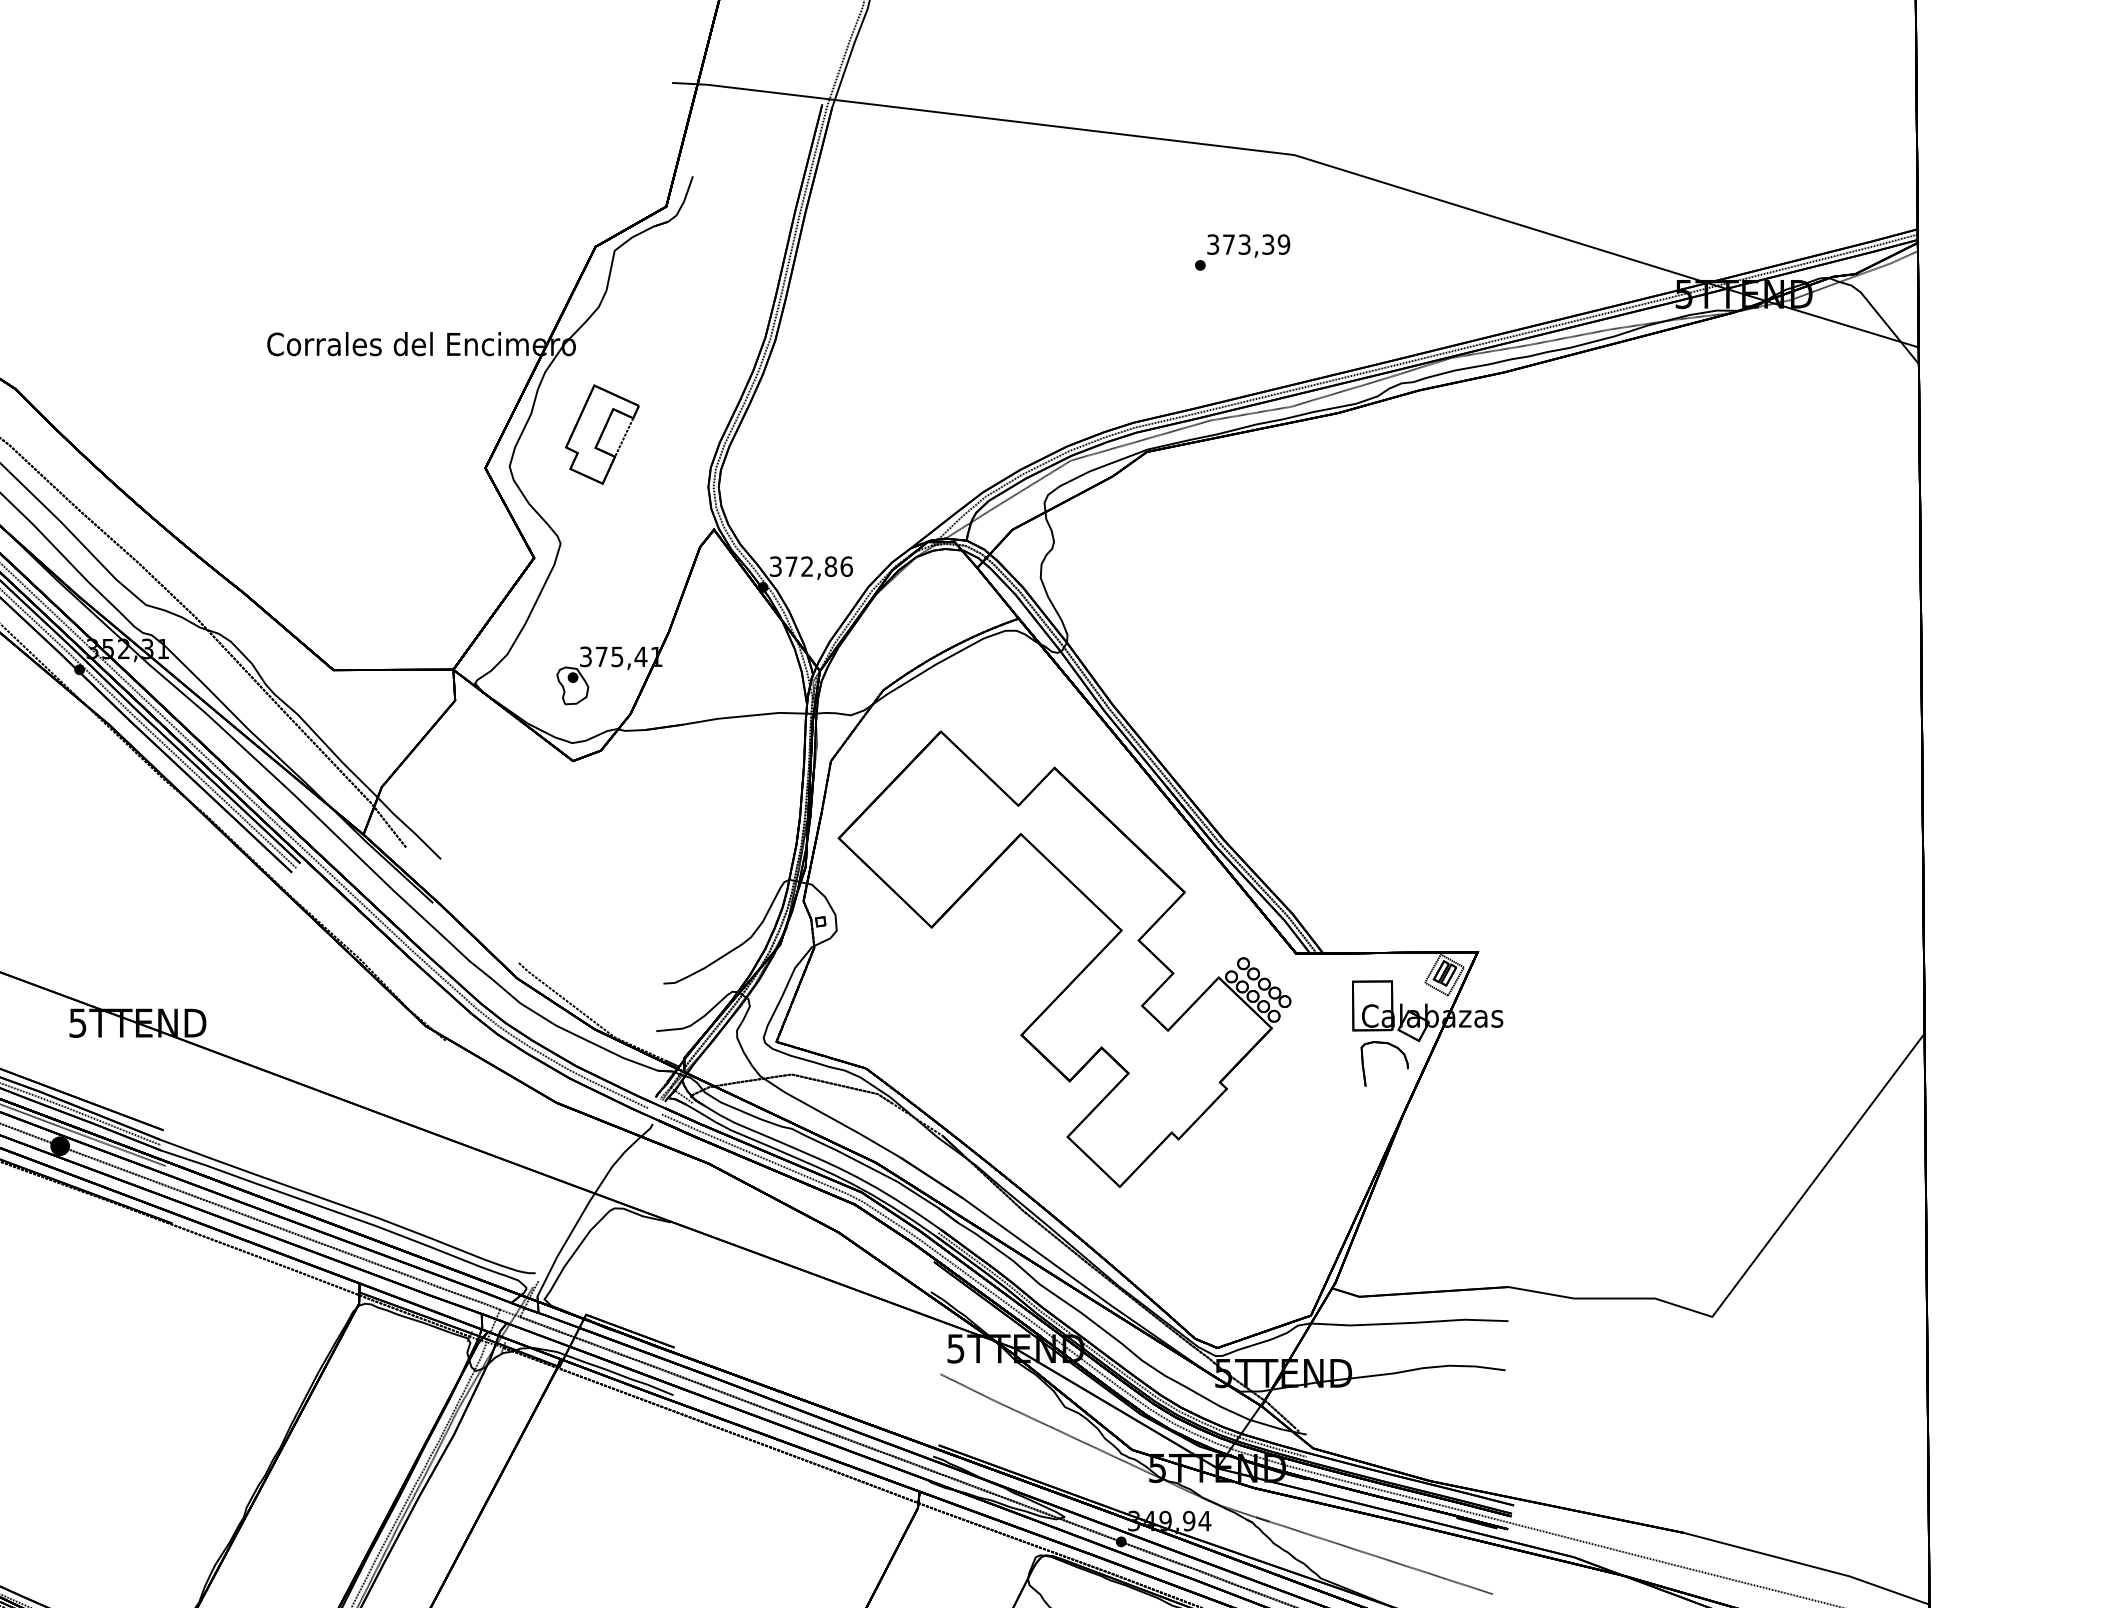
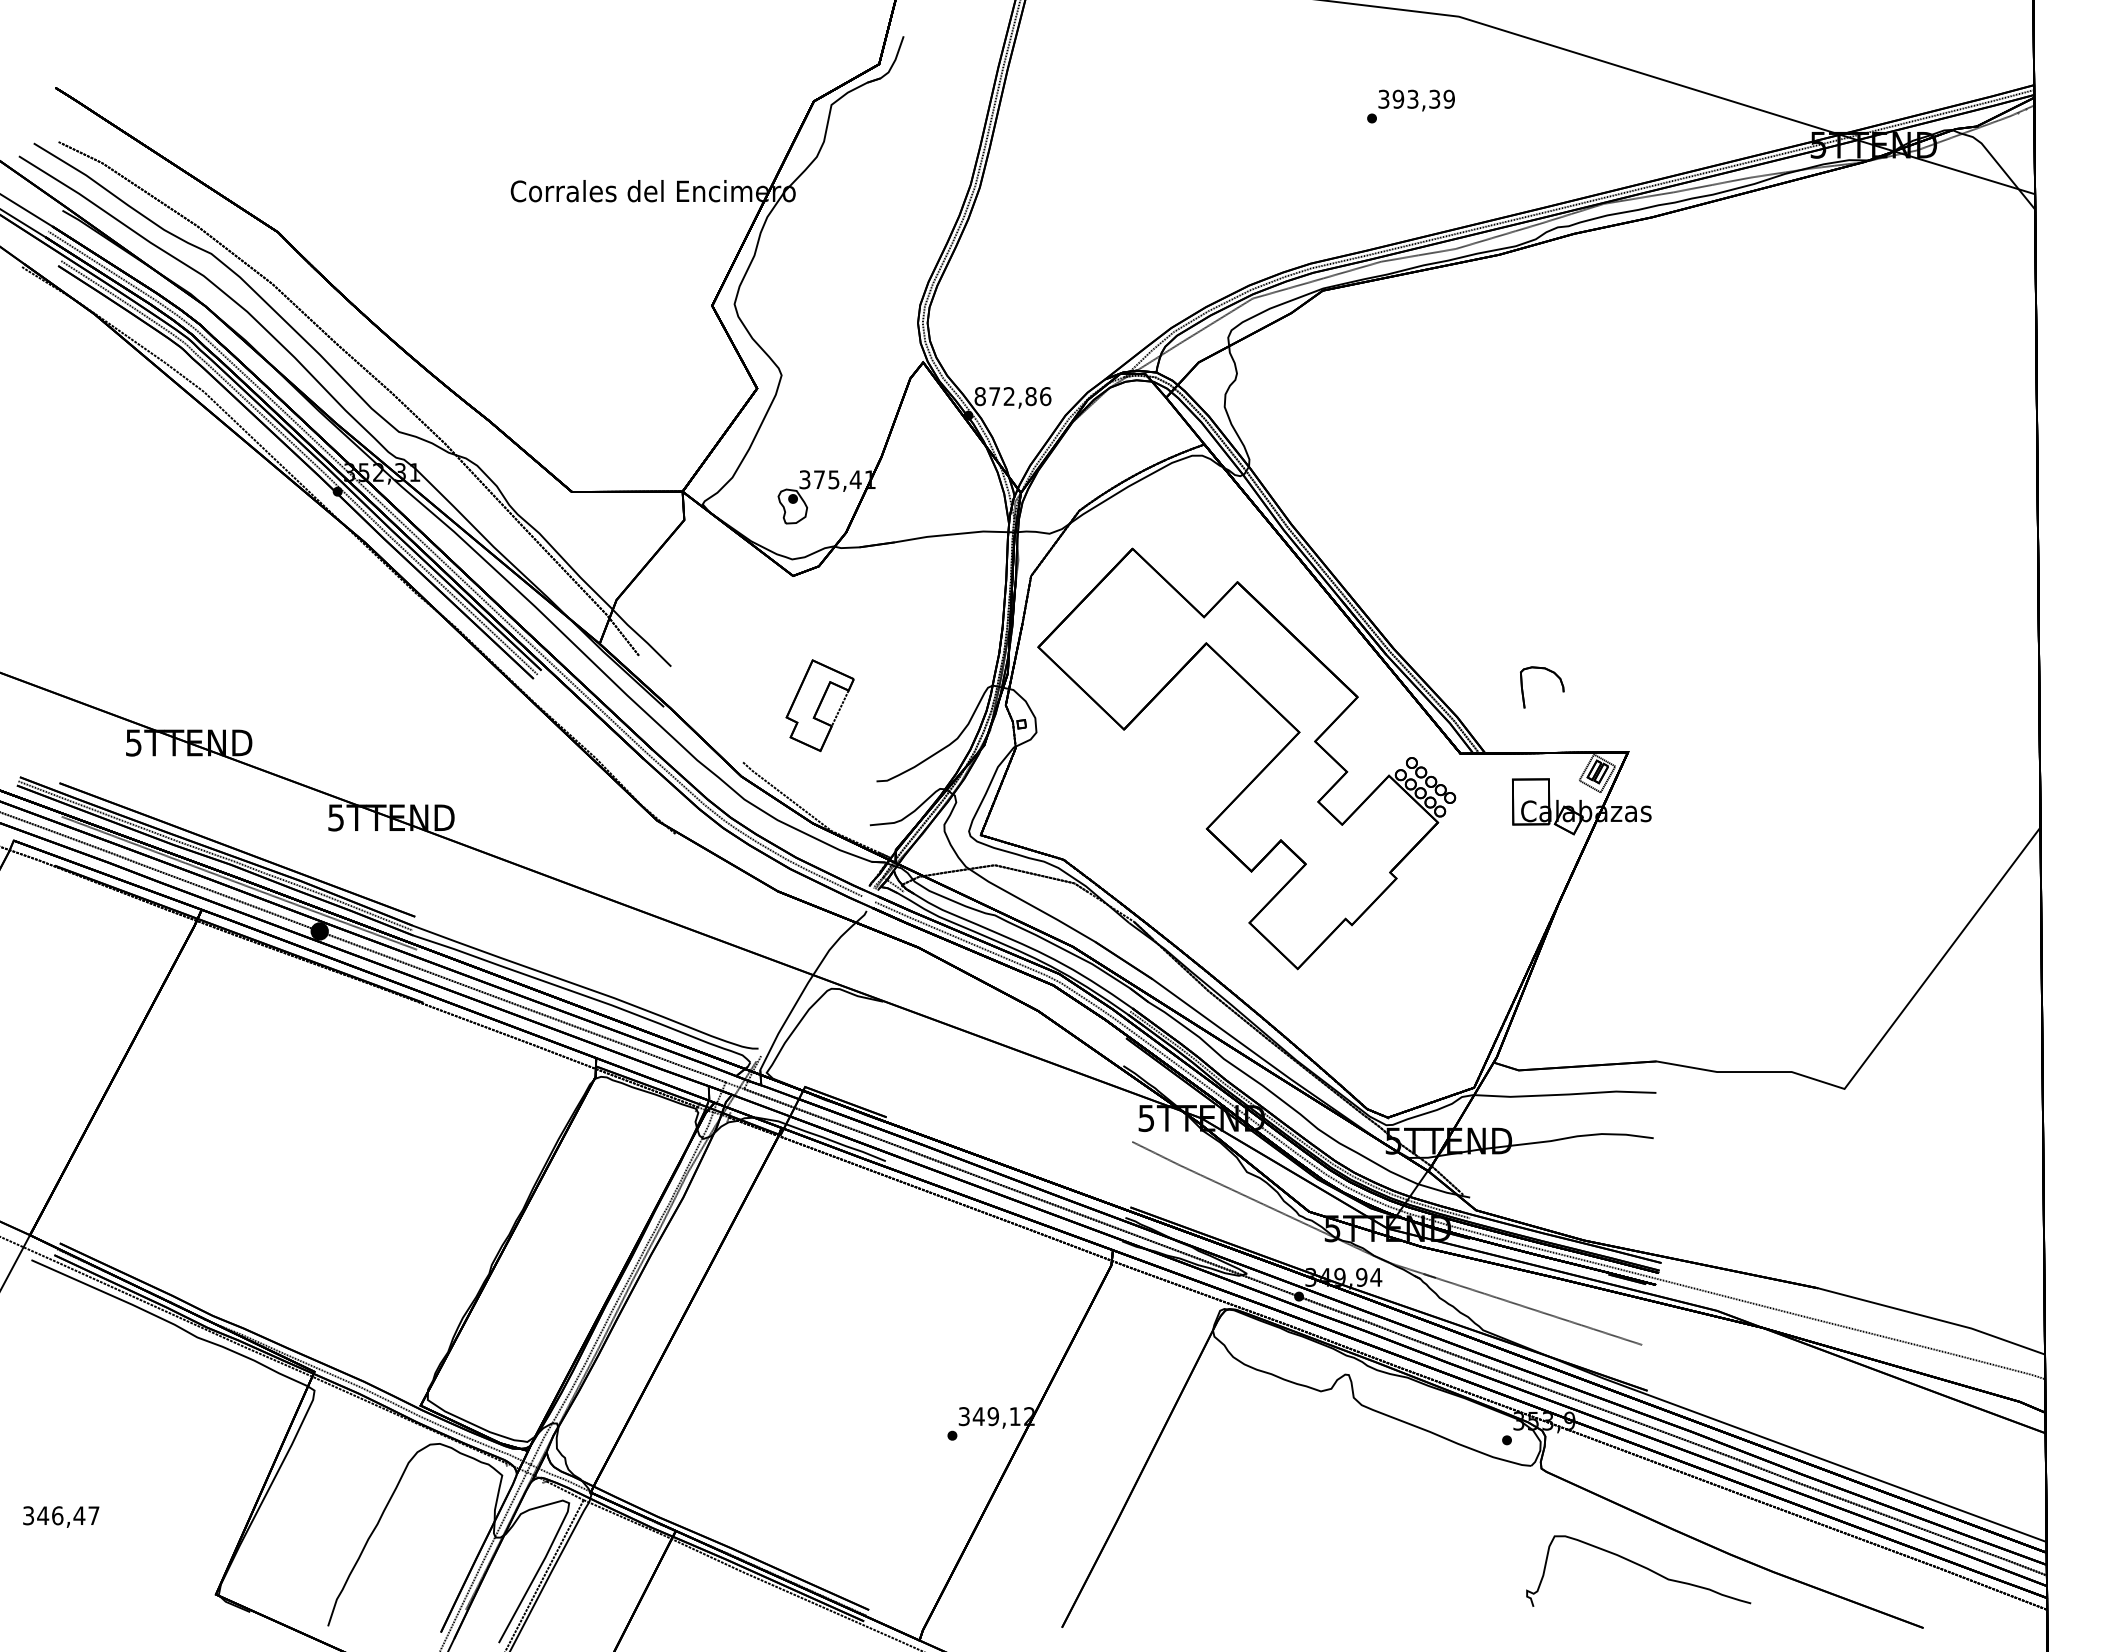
text: (1229, 243) -> (1398, 98), 373,39 -> 393,39
part: (601, 434) -> (819, 705), moved
text: (775, 566) -> (979, 396), 372,86 -> 872,86
part: (1393, 1047) -> (1550, 672), moved

